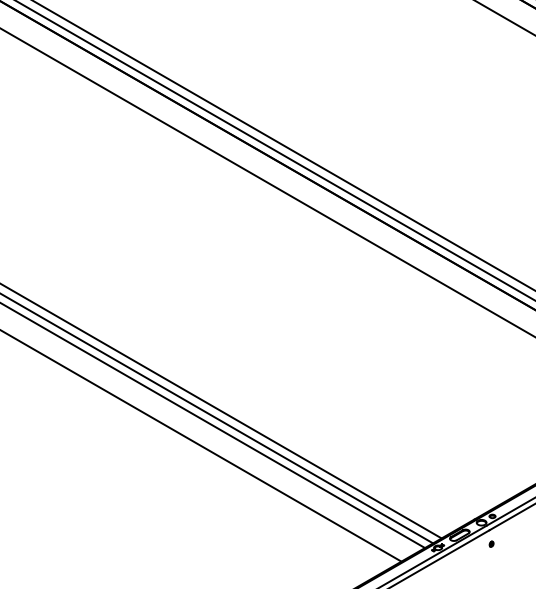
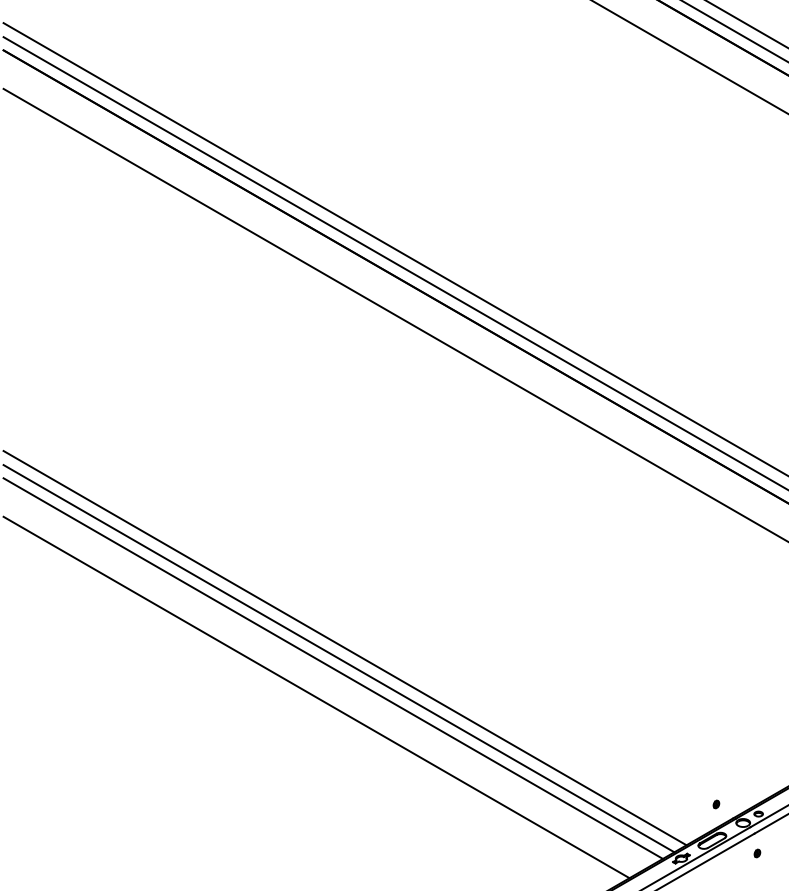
part: (462, 509) -> (716, 804), added

